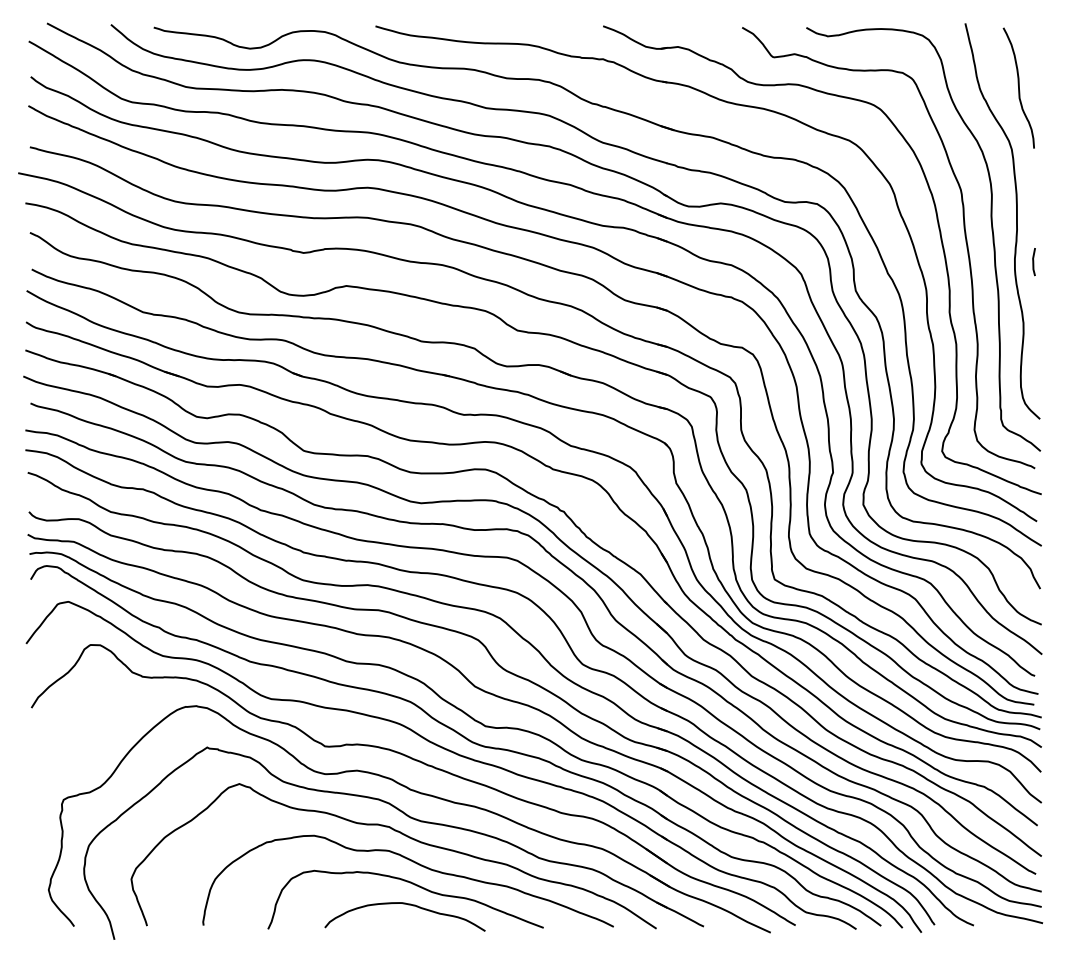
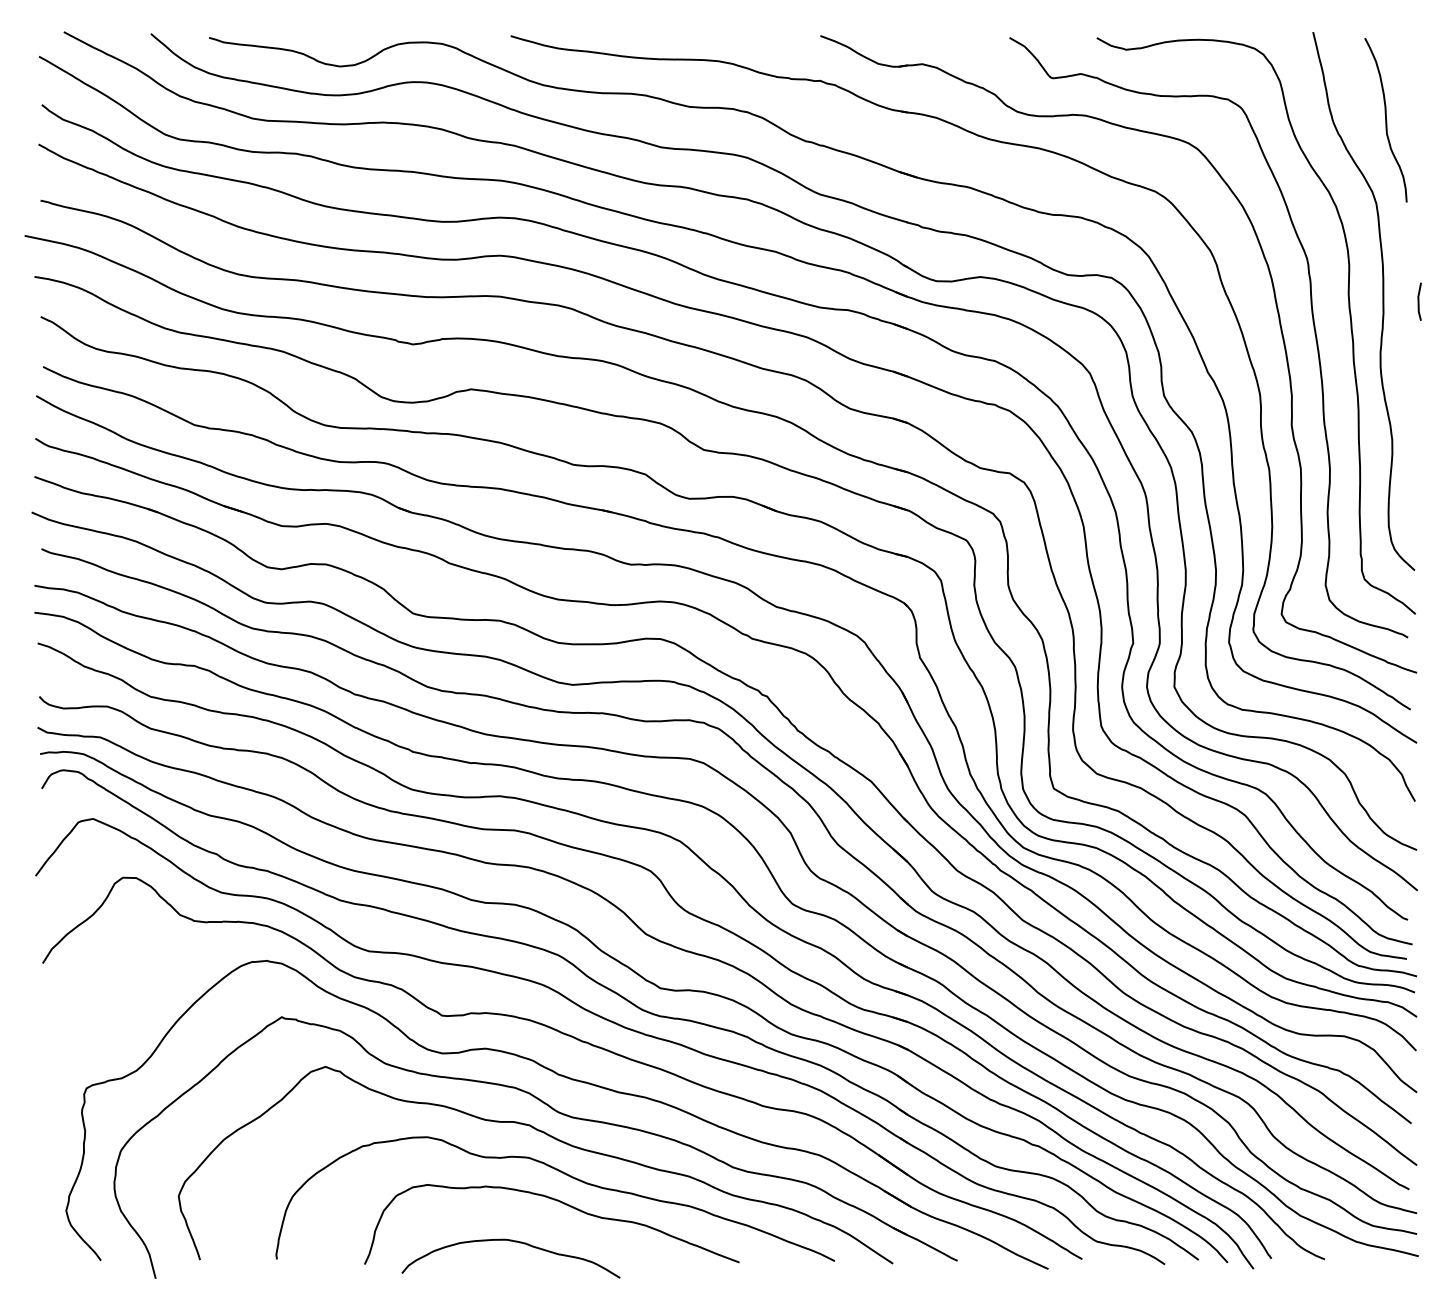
line: (1033, 261) -> (1419, 301), moved
curve: (407, 905) -> (514, 1242), moved

